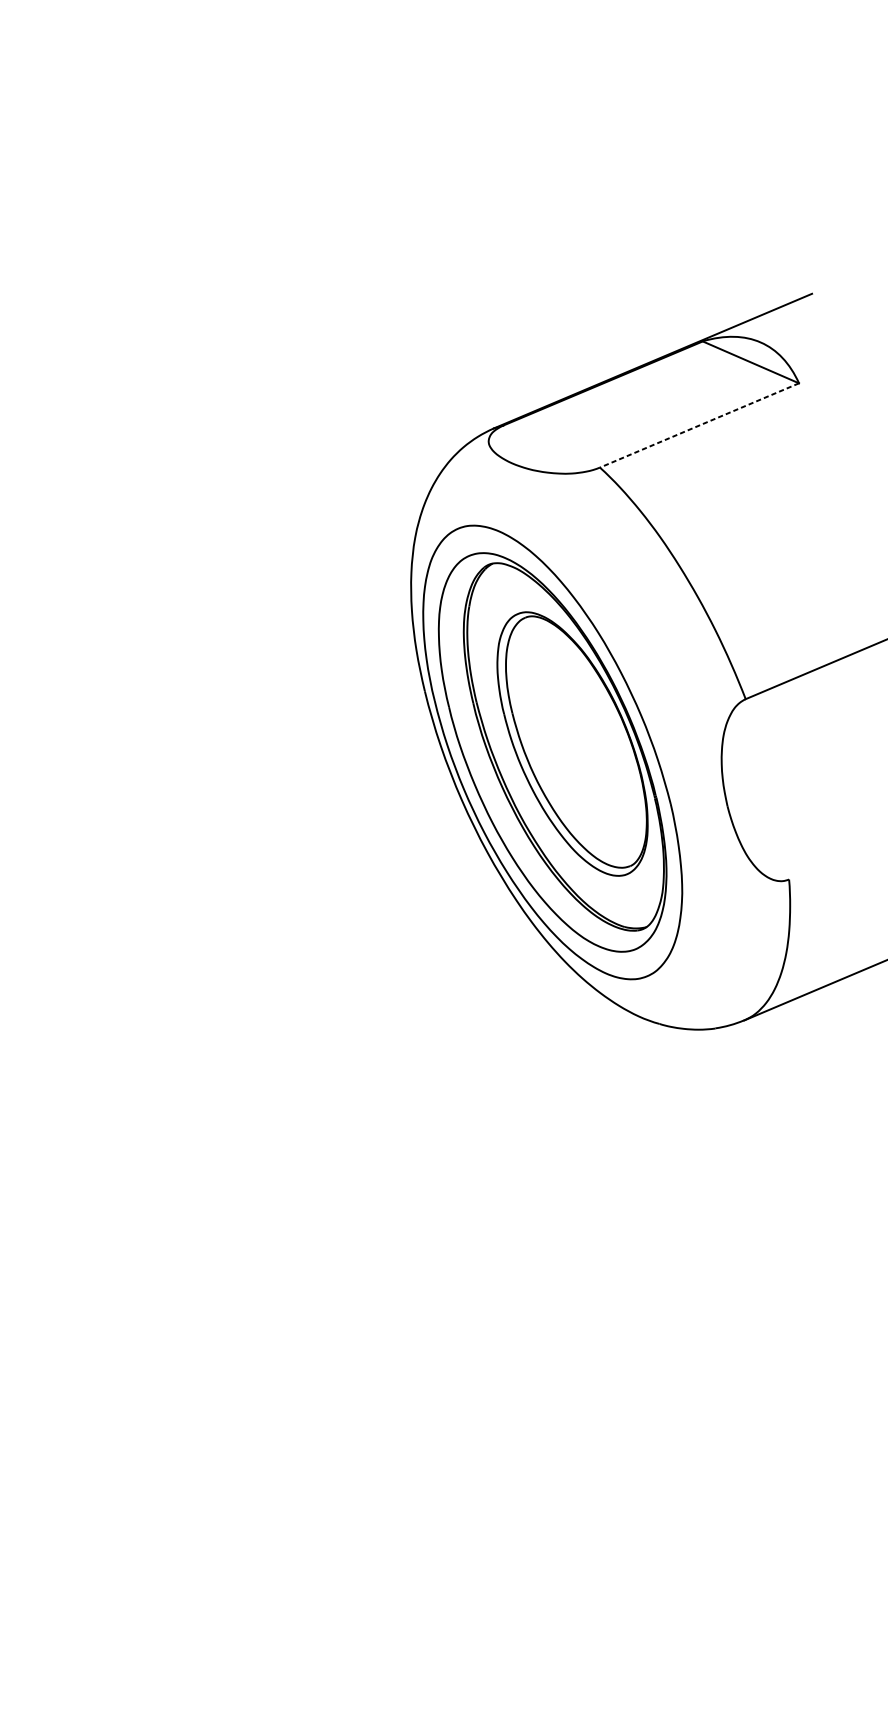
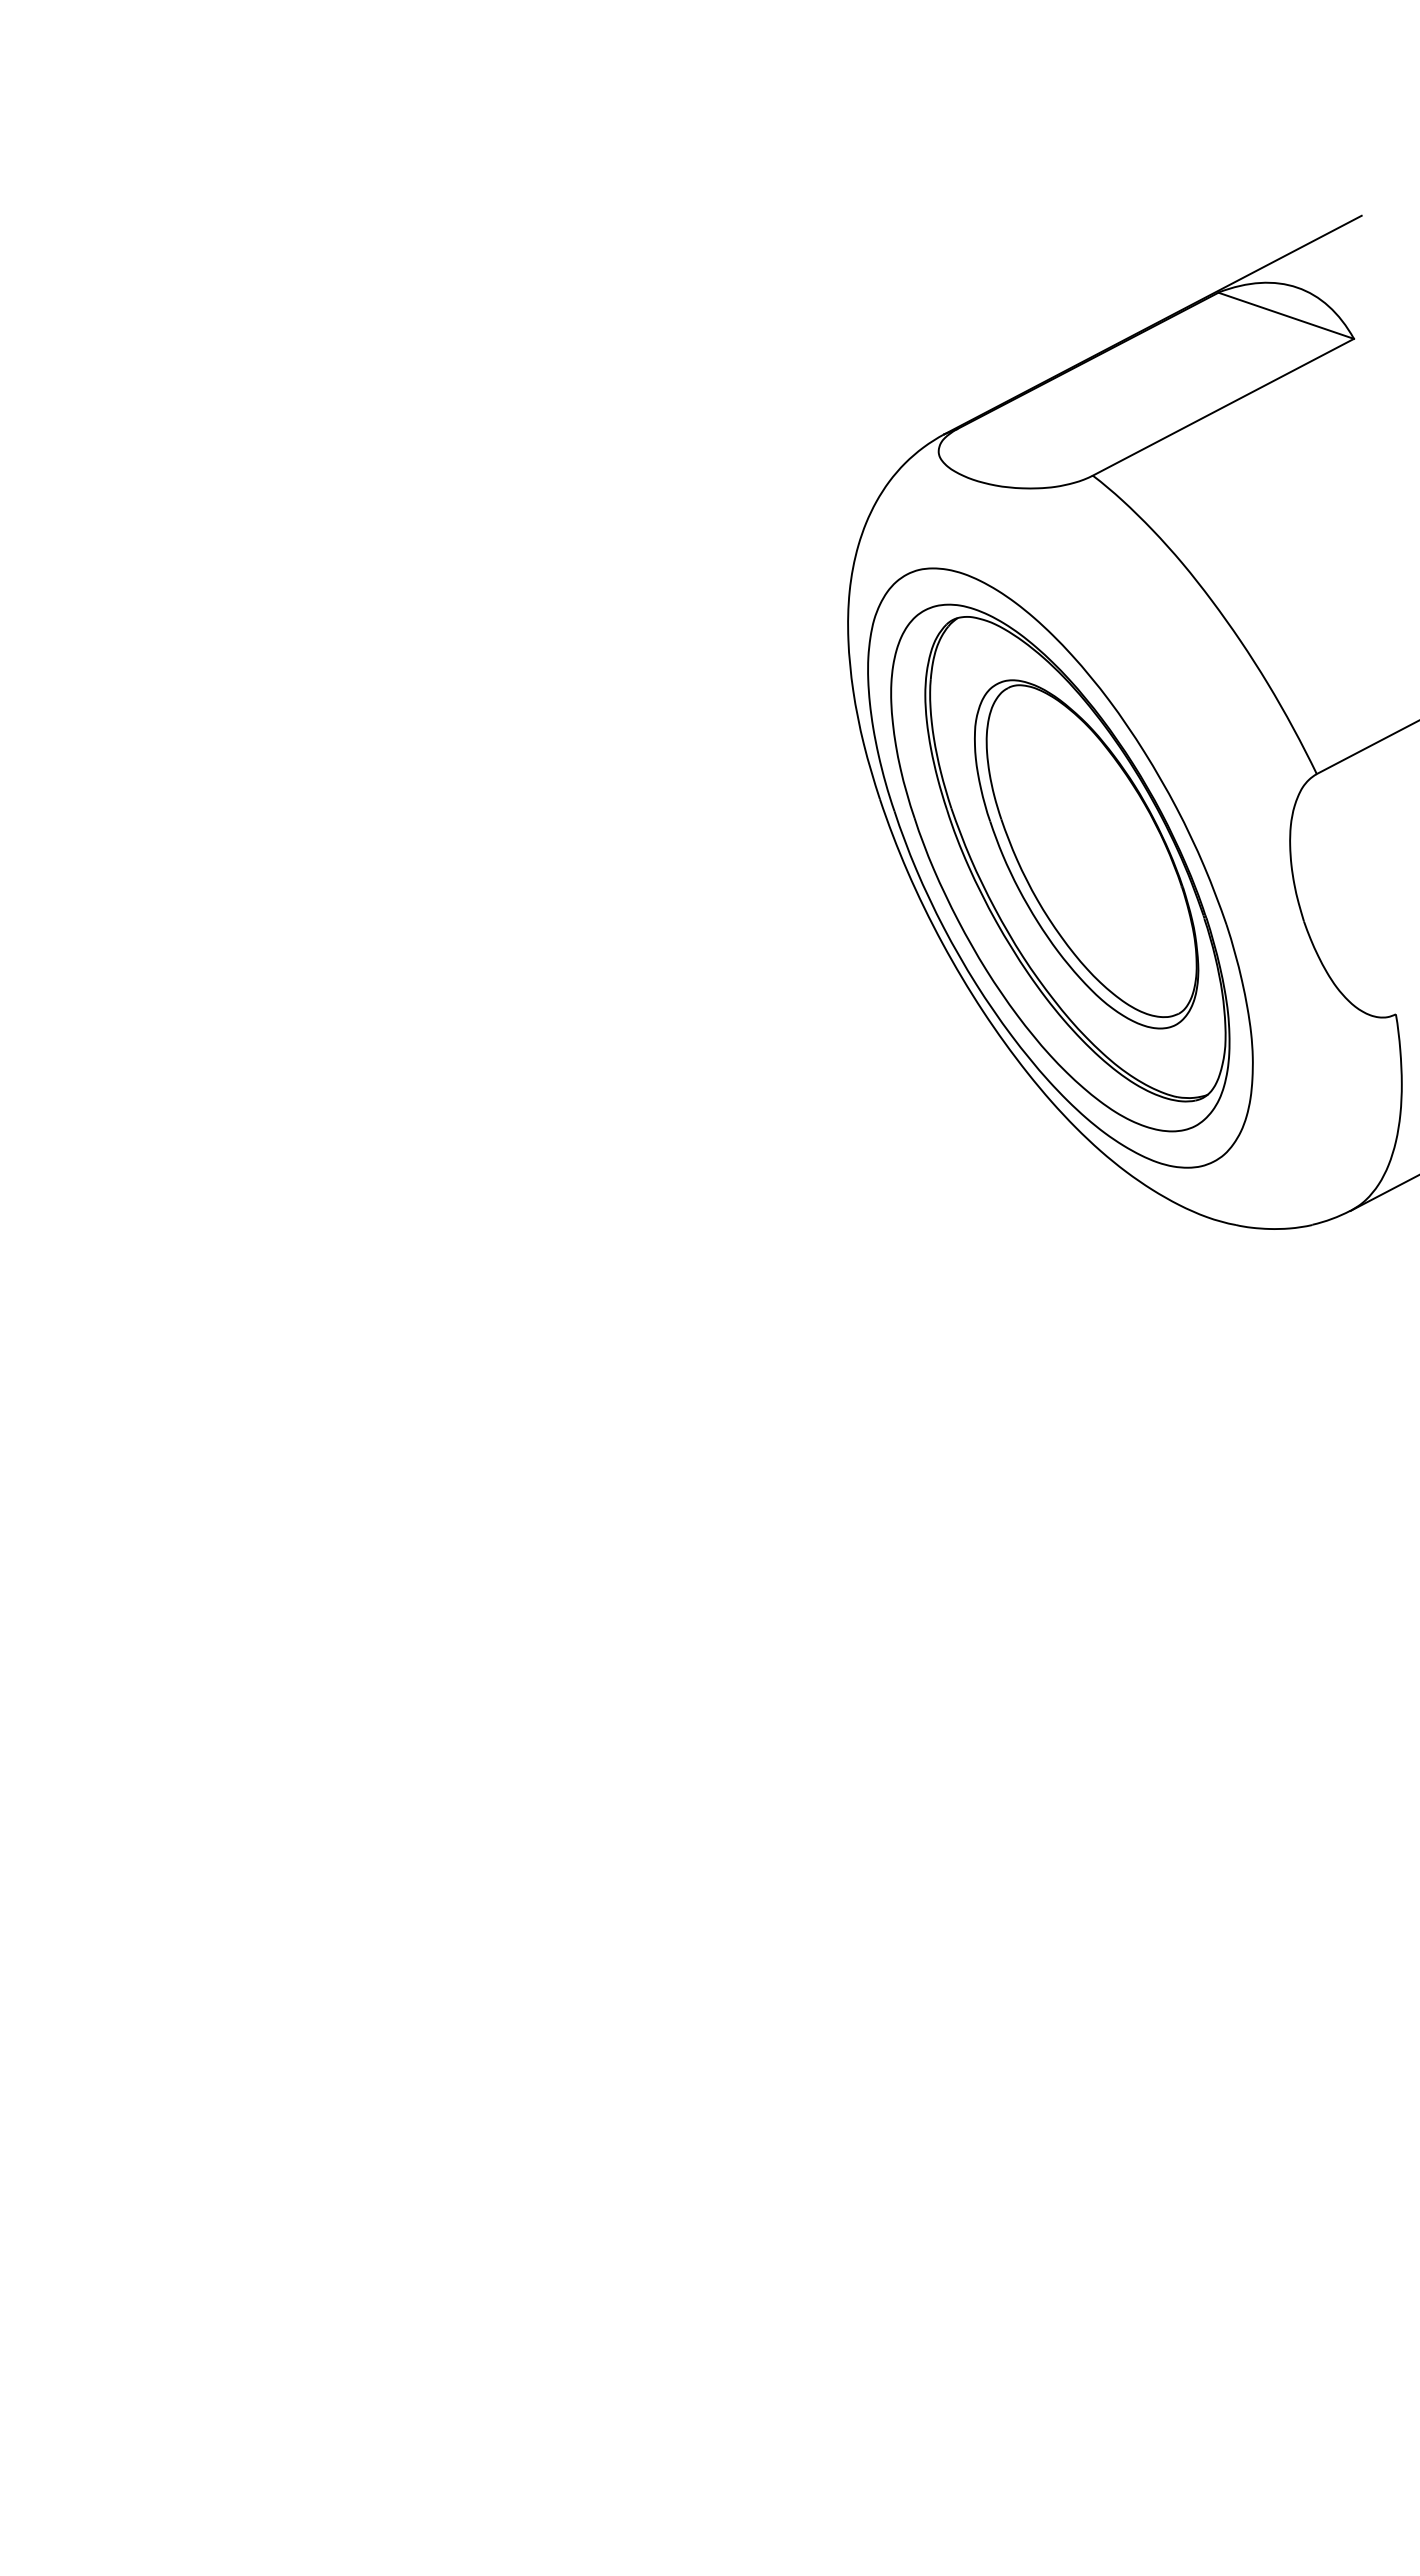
line: (698, 425) -> (1222, 407), dashed -> solid

